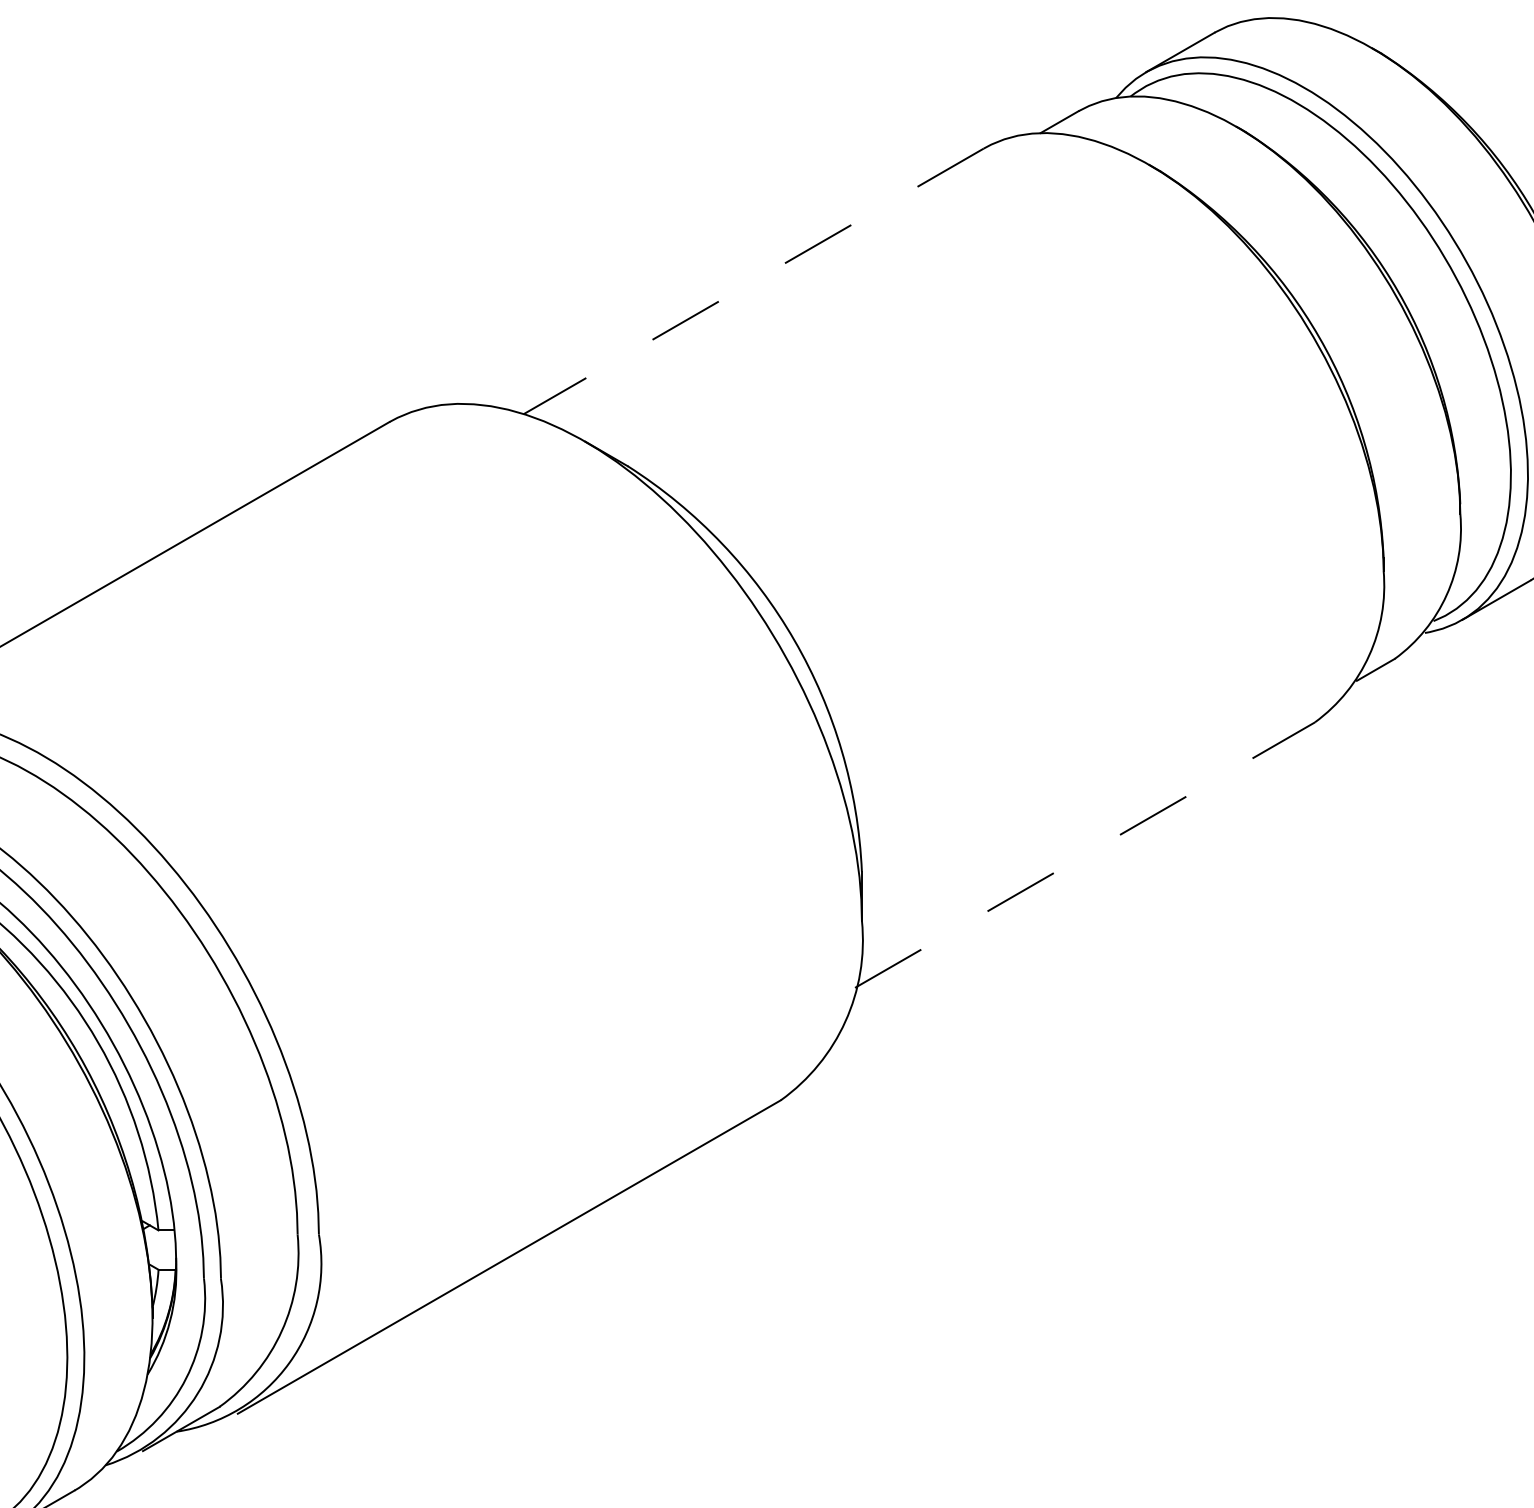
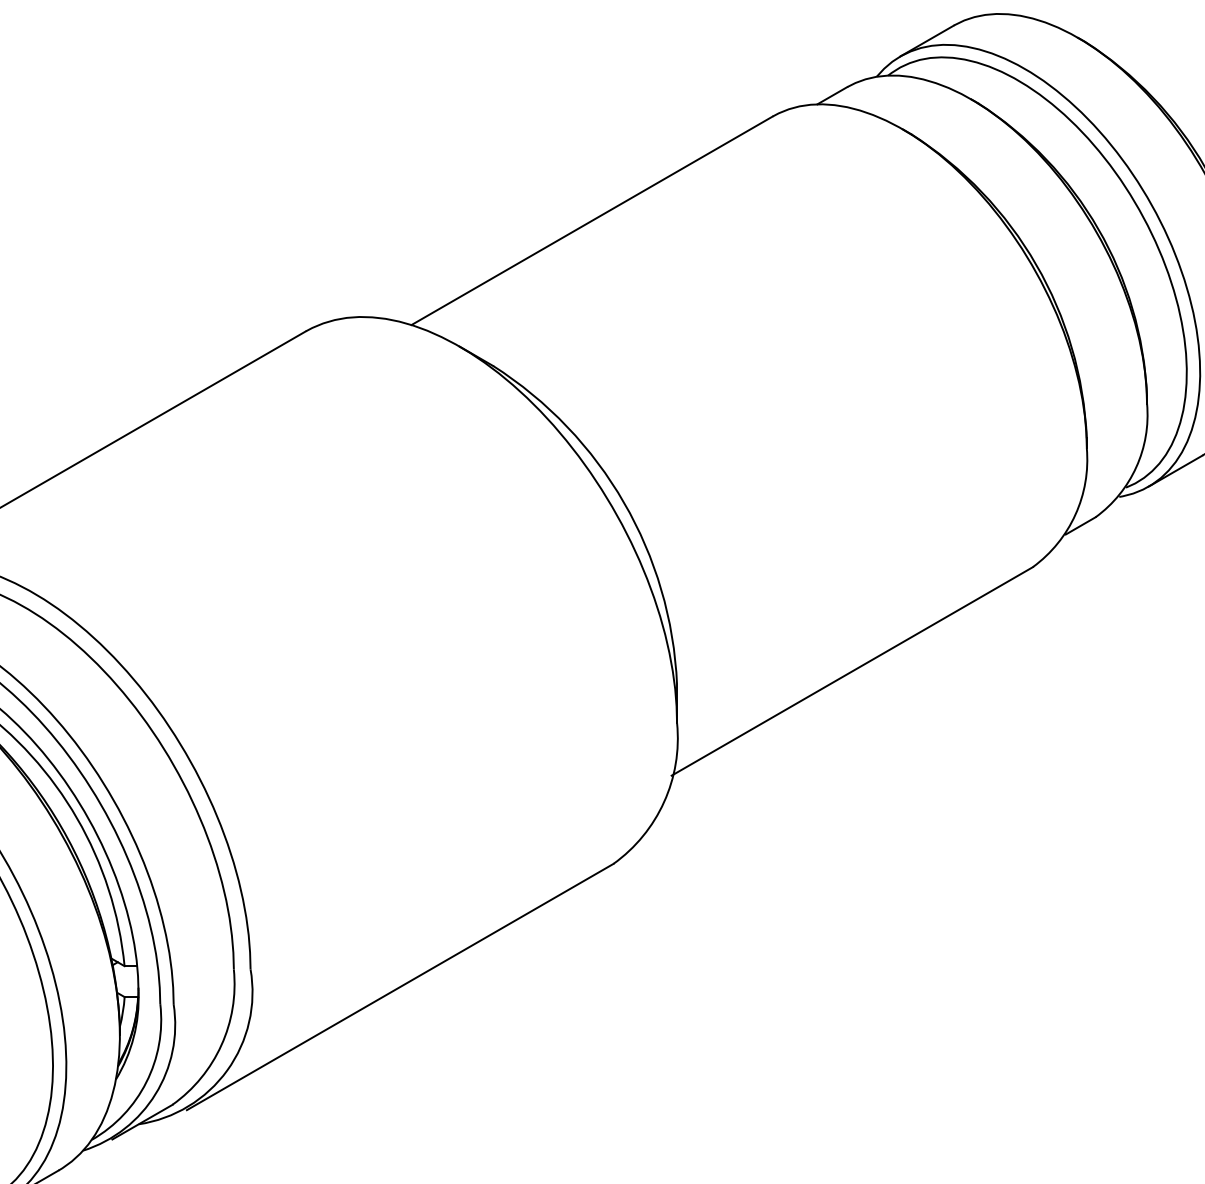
line: (753, 281) -> (591, 220), dashed -> solid
line: (1085, 855) -> (852, 671), dashed -> solid

